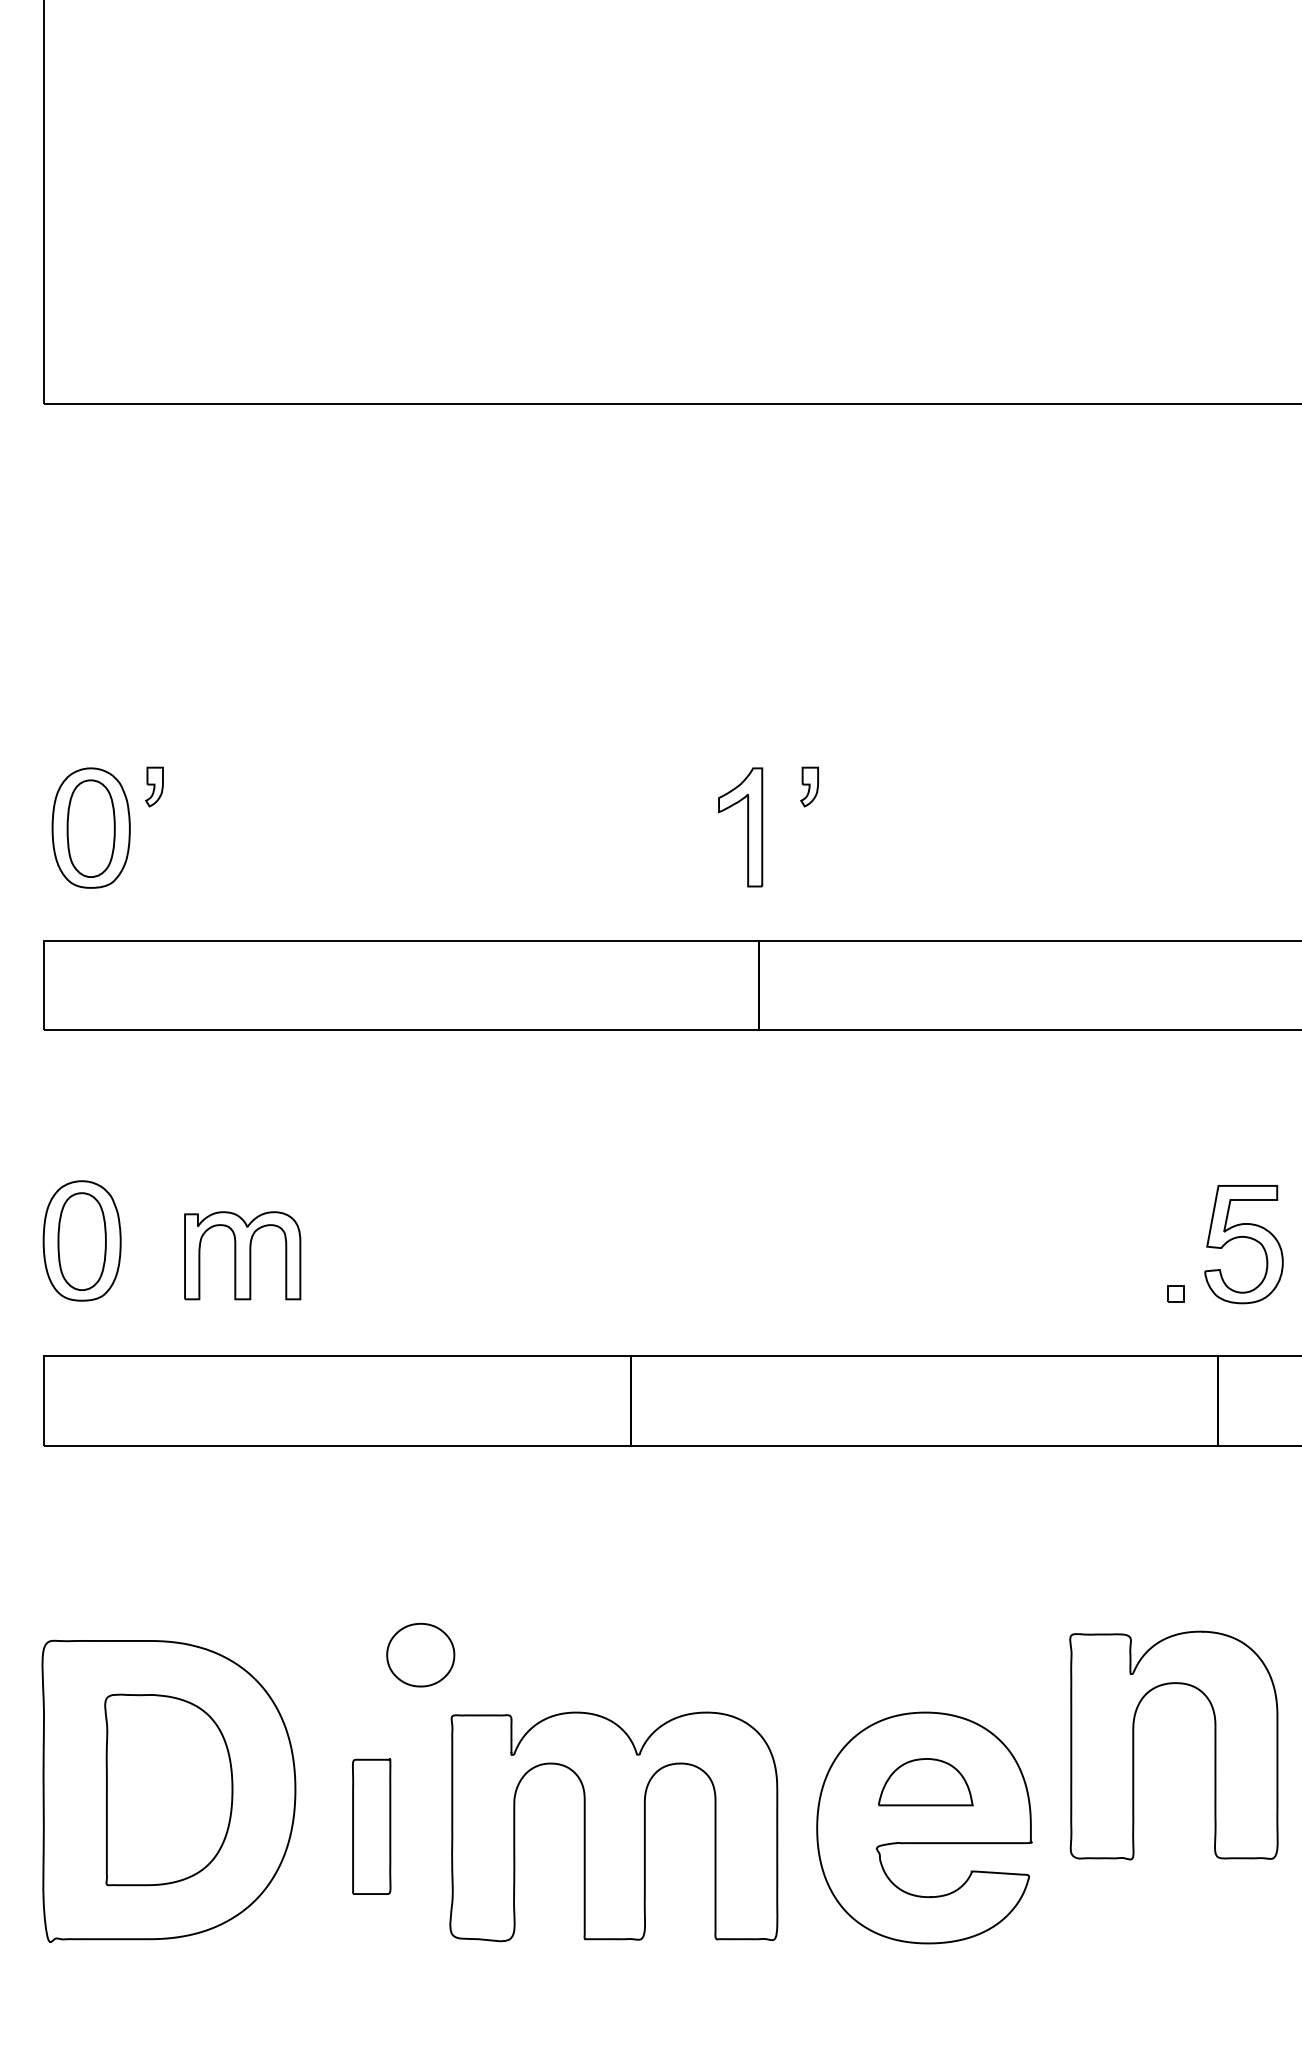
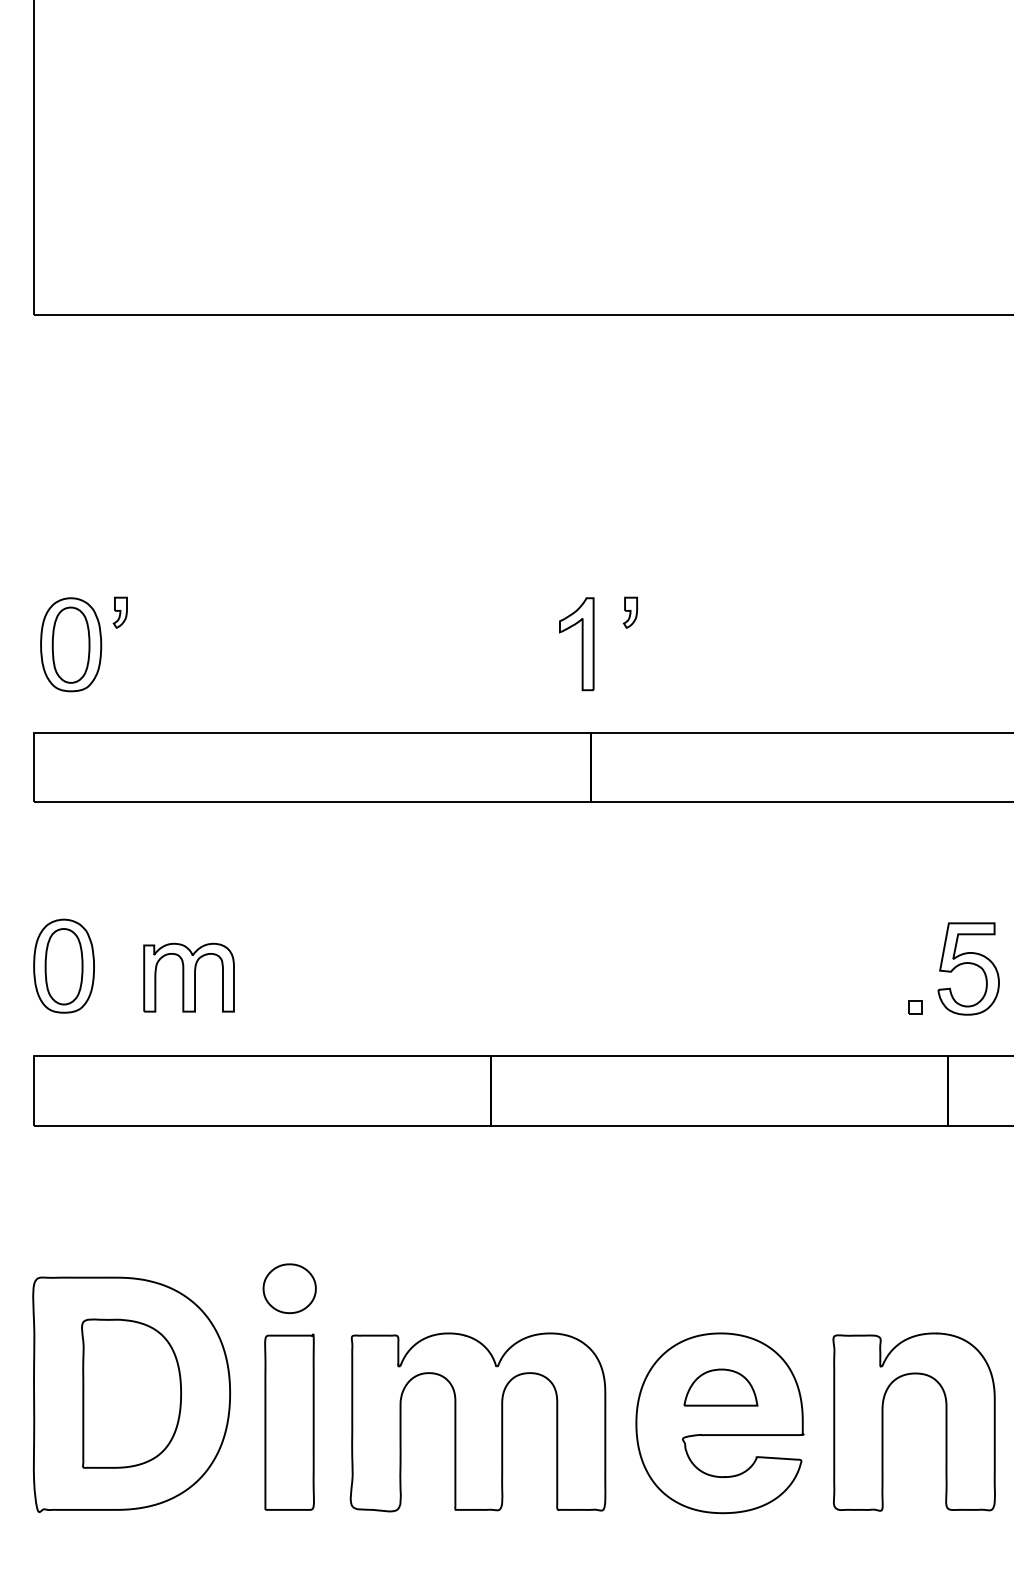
part: (420, 1654) -> (289, 1288), moved
part: (1134, 1744) -> (883, 1421), moved
part: (371, 1825) -> (289, 1421), size x1.67

